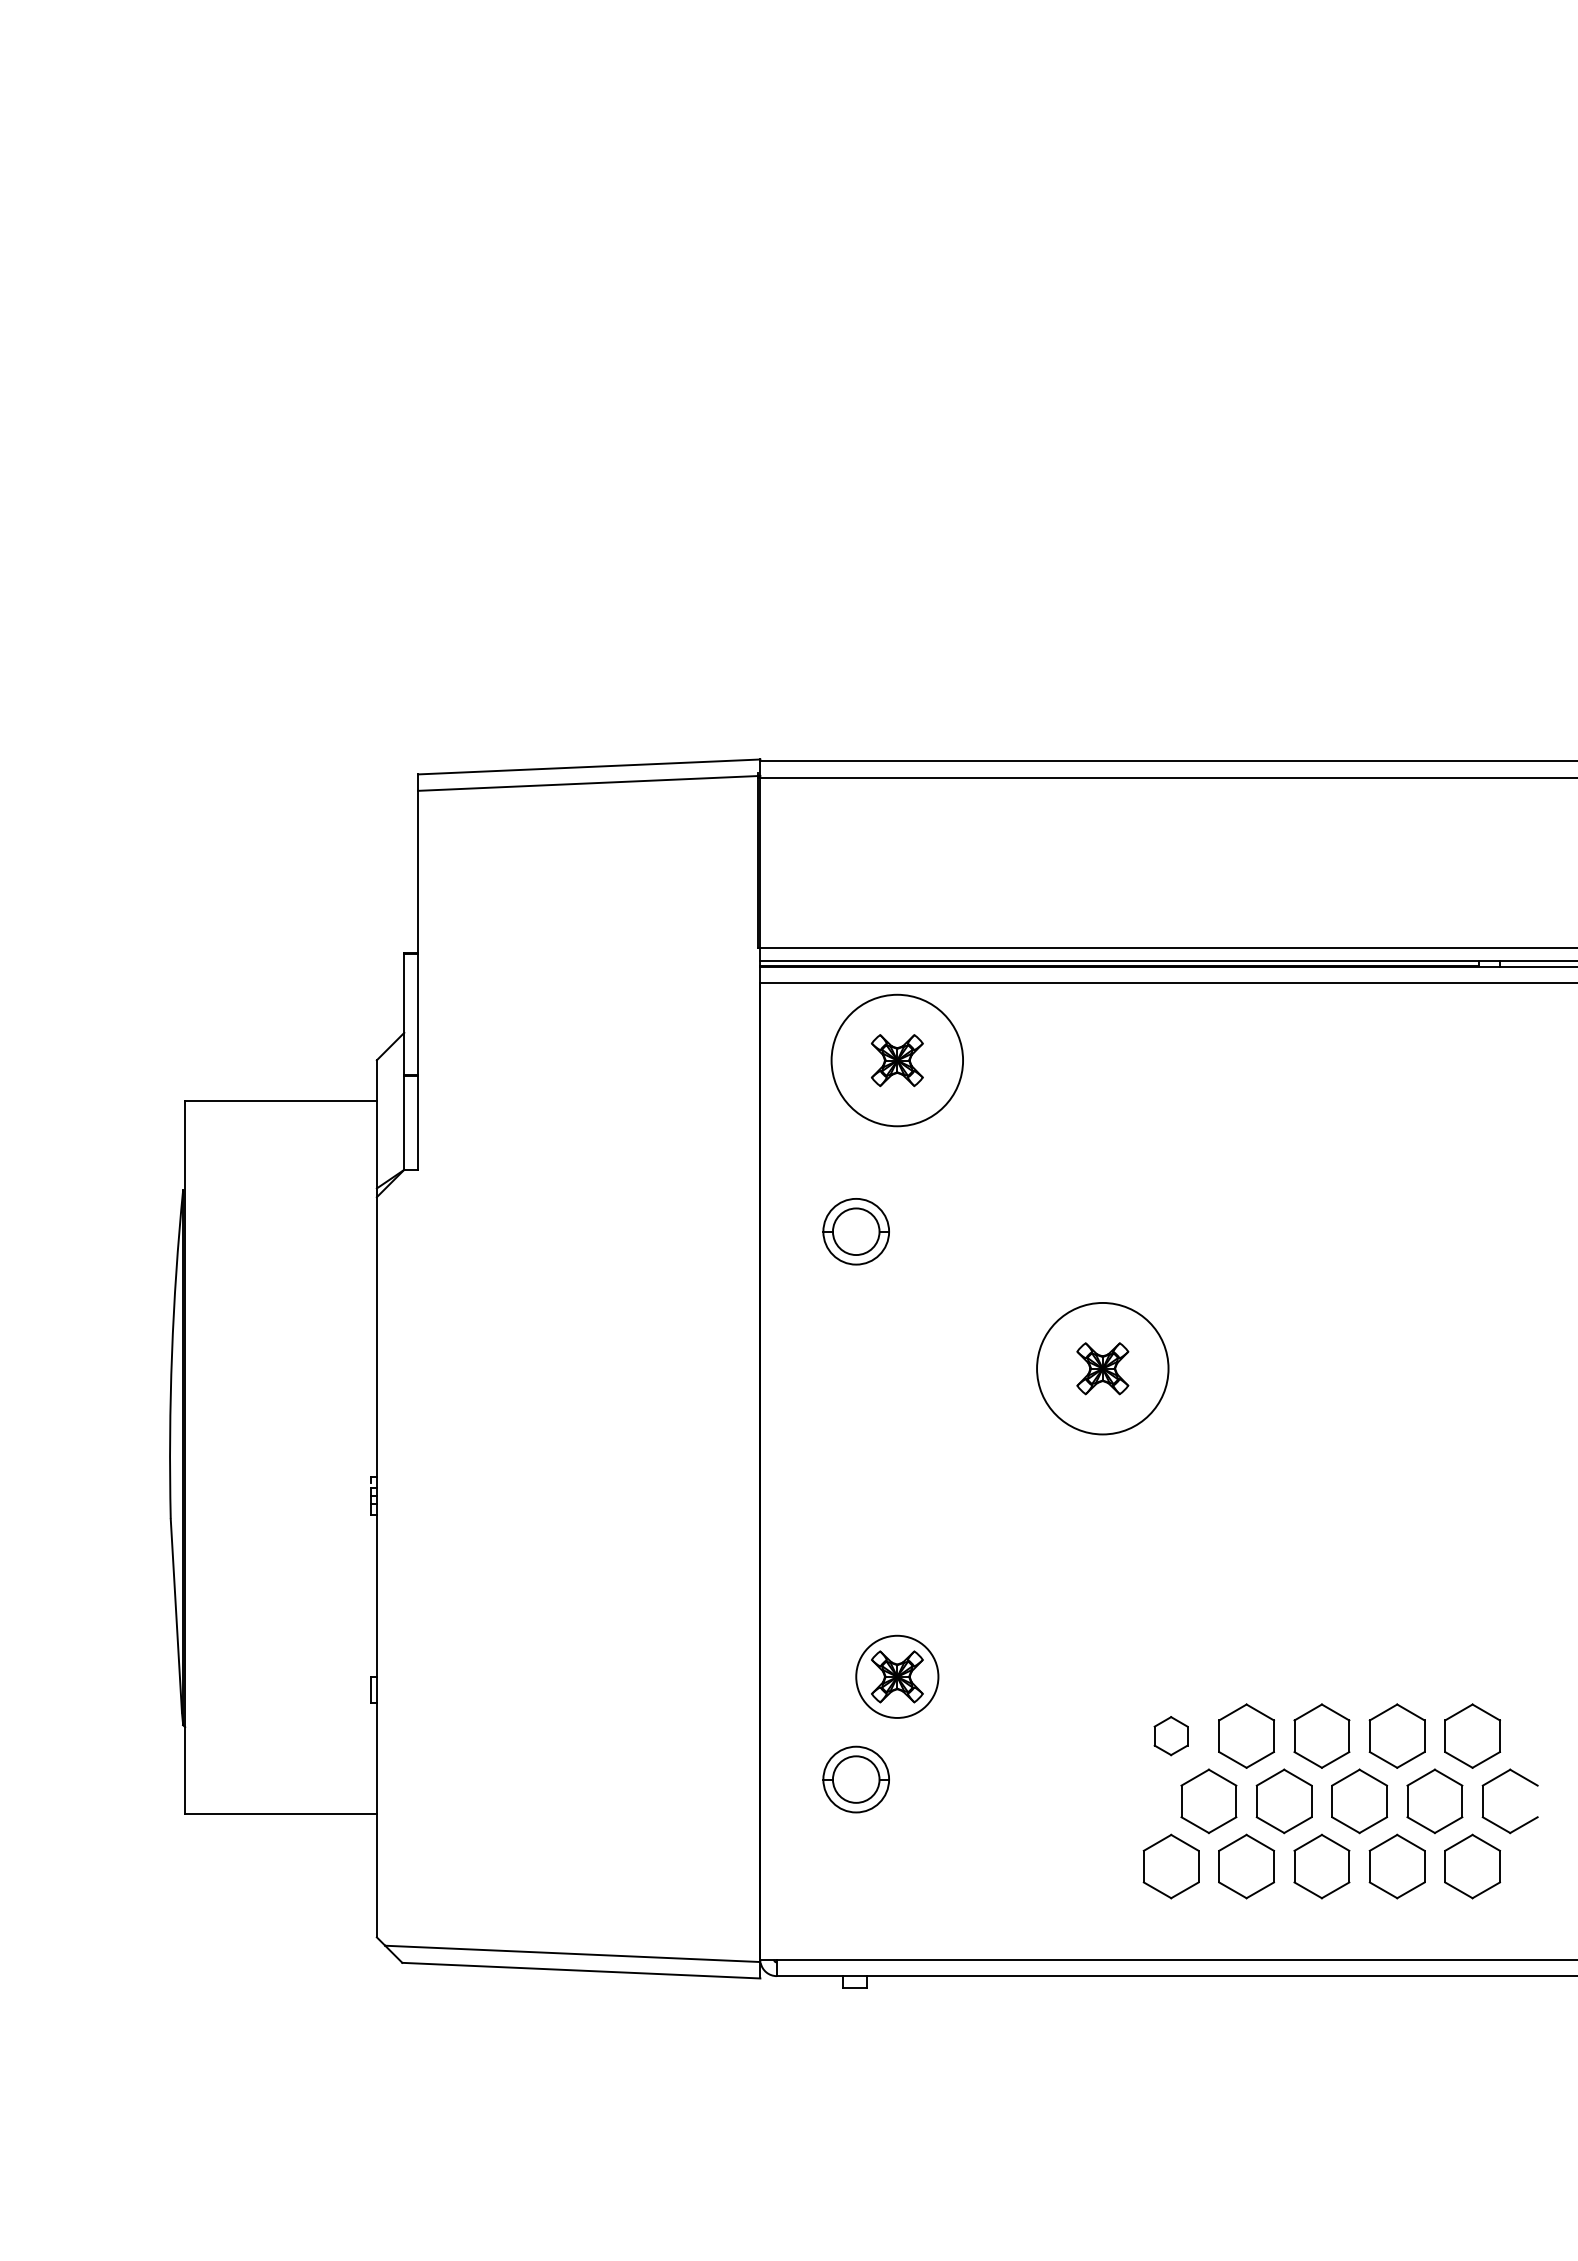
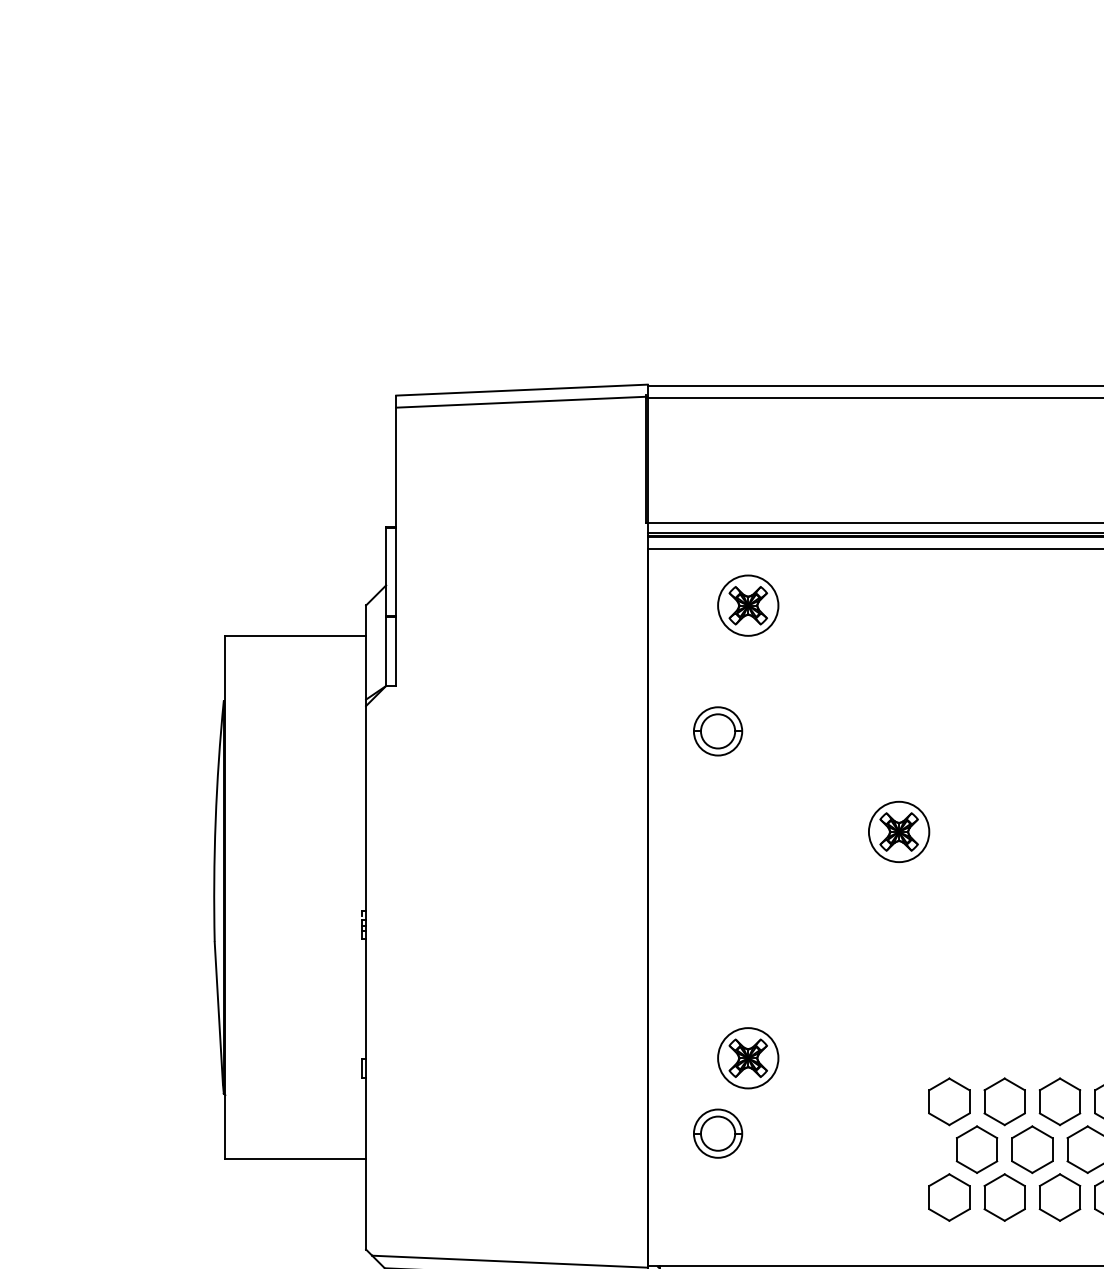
circle: (897, 1060) -> (748, 605), size x0.62
circle: (1102, 1368) -> (898, 831), size x0.62
part: (1170, 1735) -> (948, 1101), size x1.67

